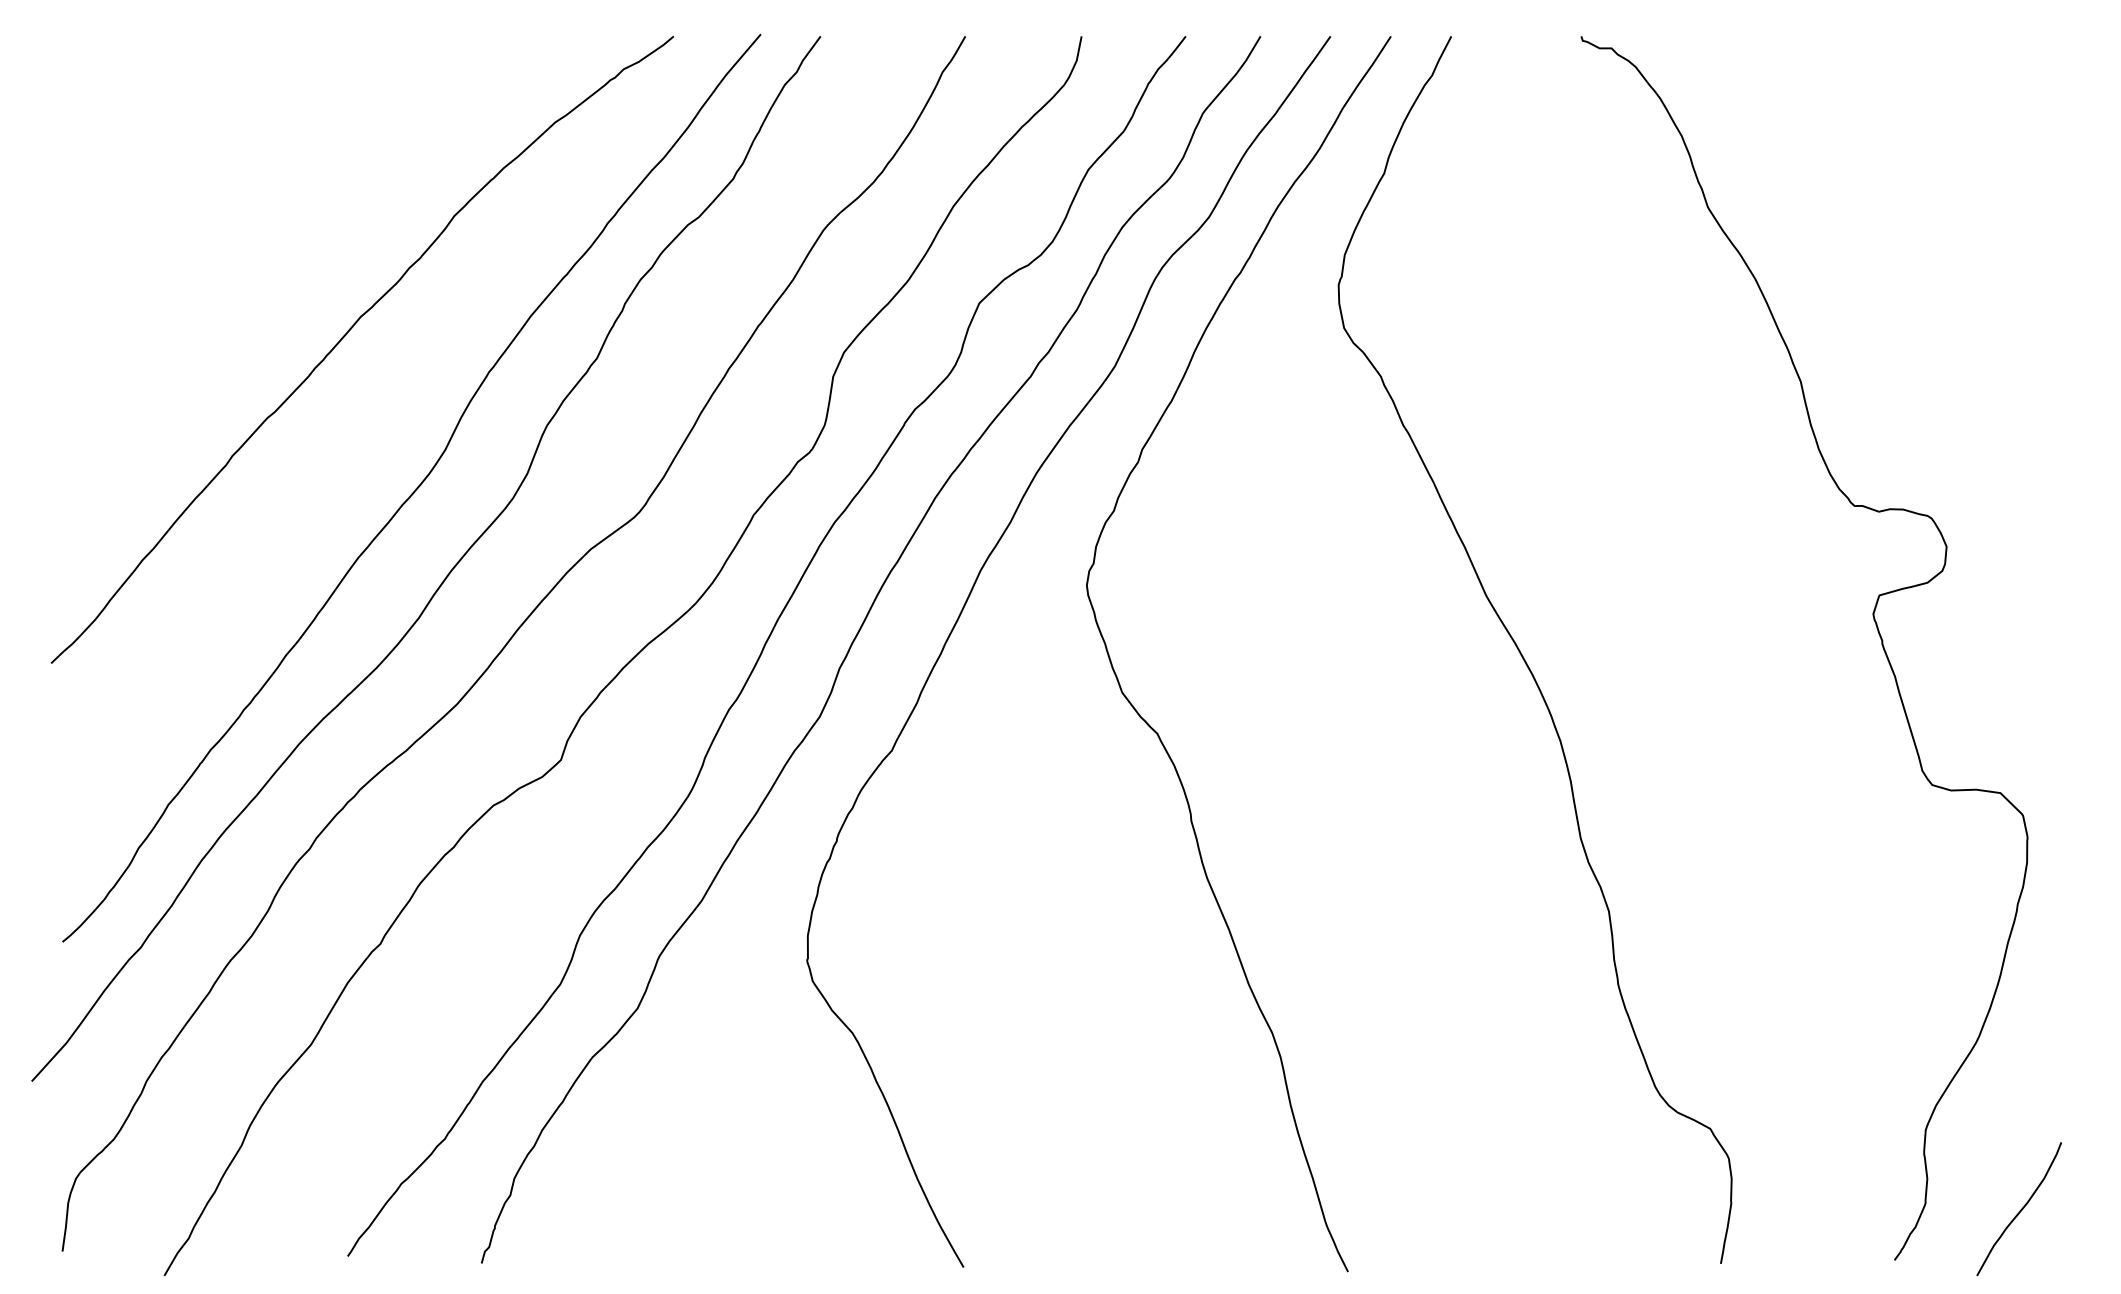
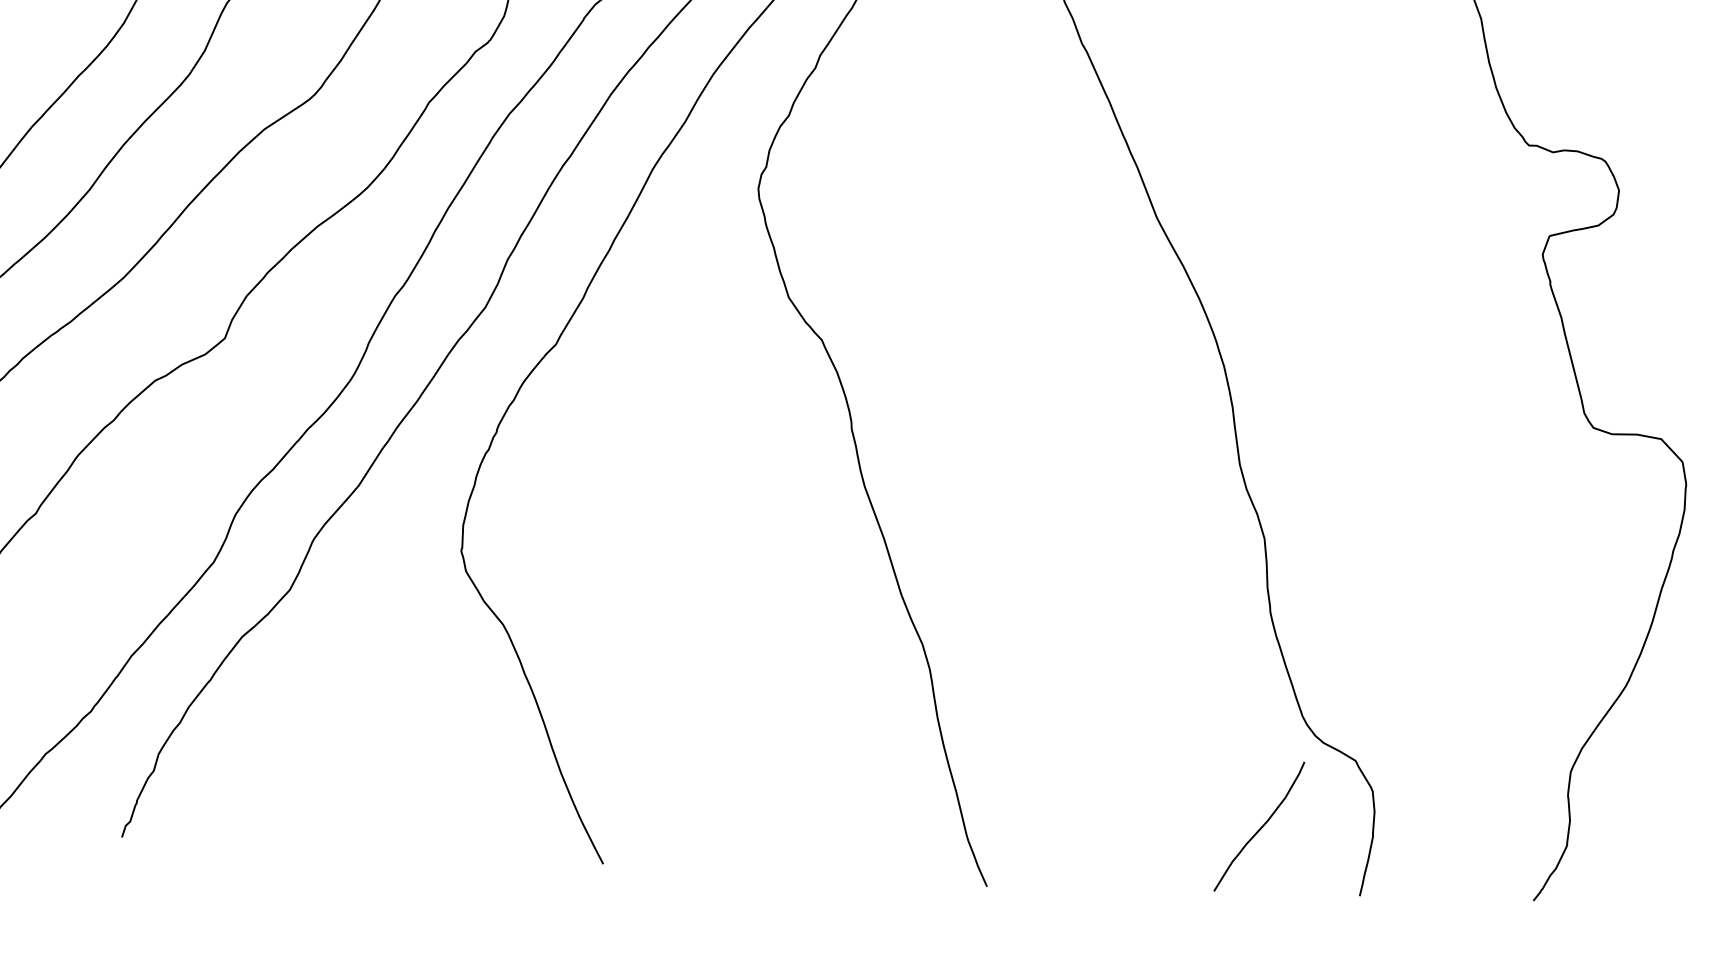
curve: (2019, 1210) -> (1259, 828), moved

